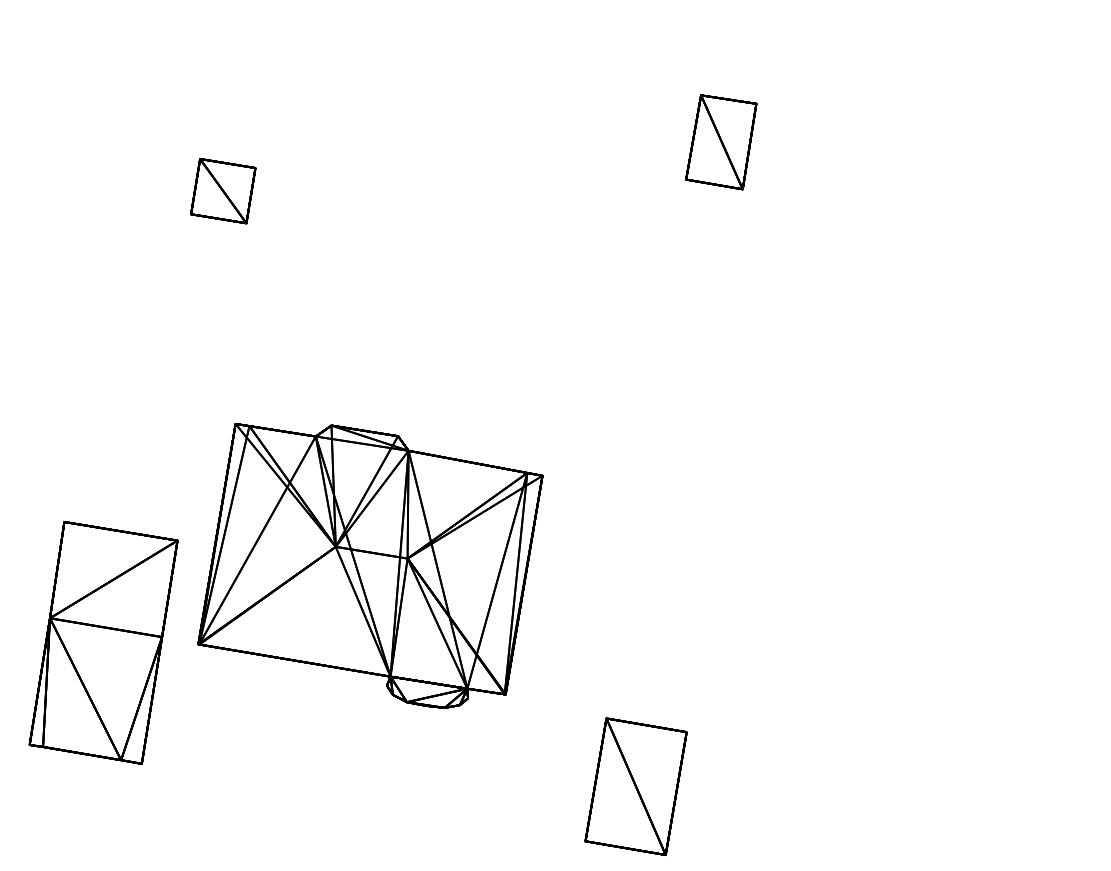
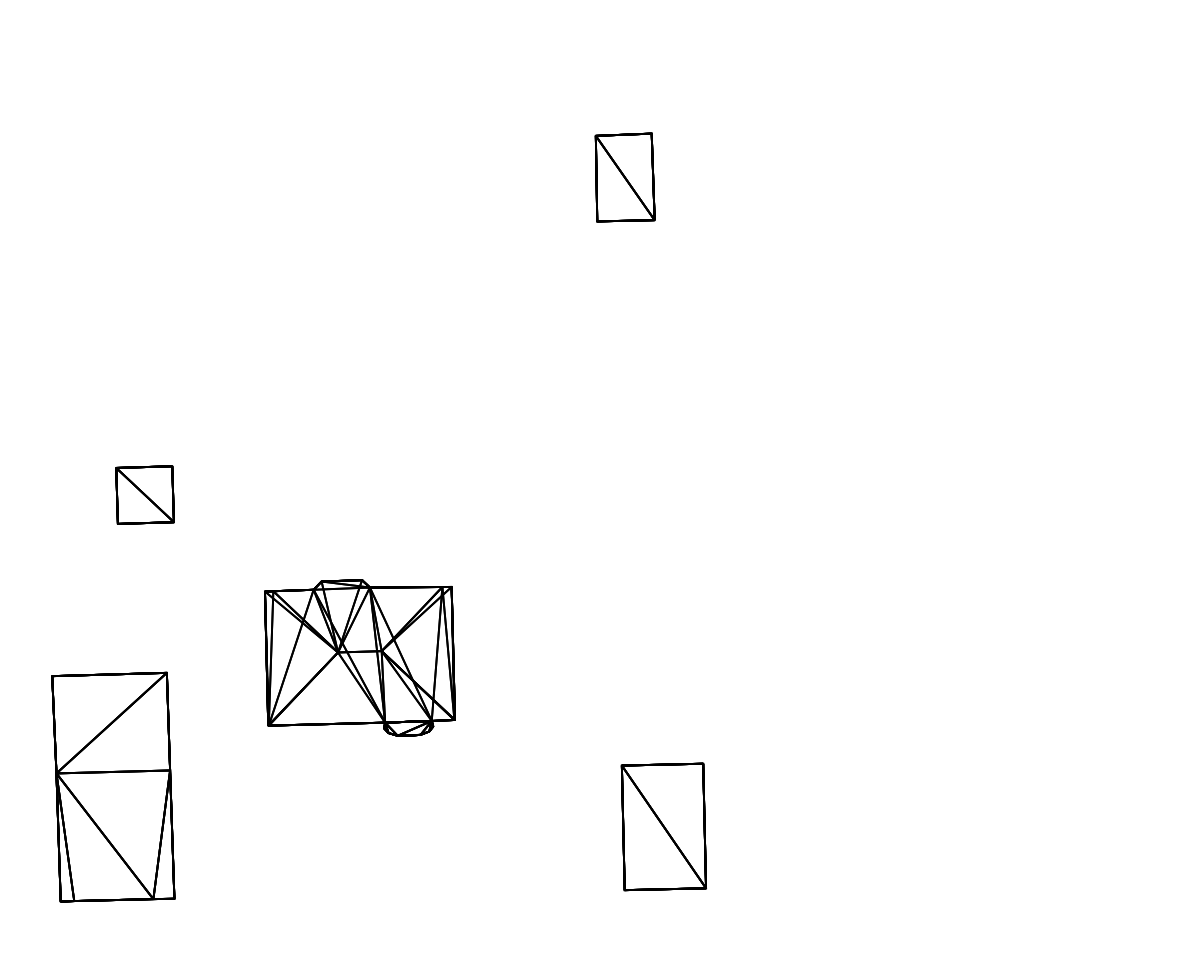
part: (222, 190) -> (144, 494), moved
part: (369, 562) -> (359, 657), size x0.6

